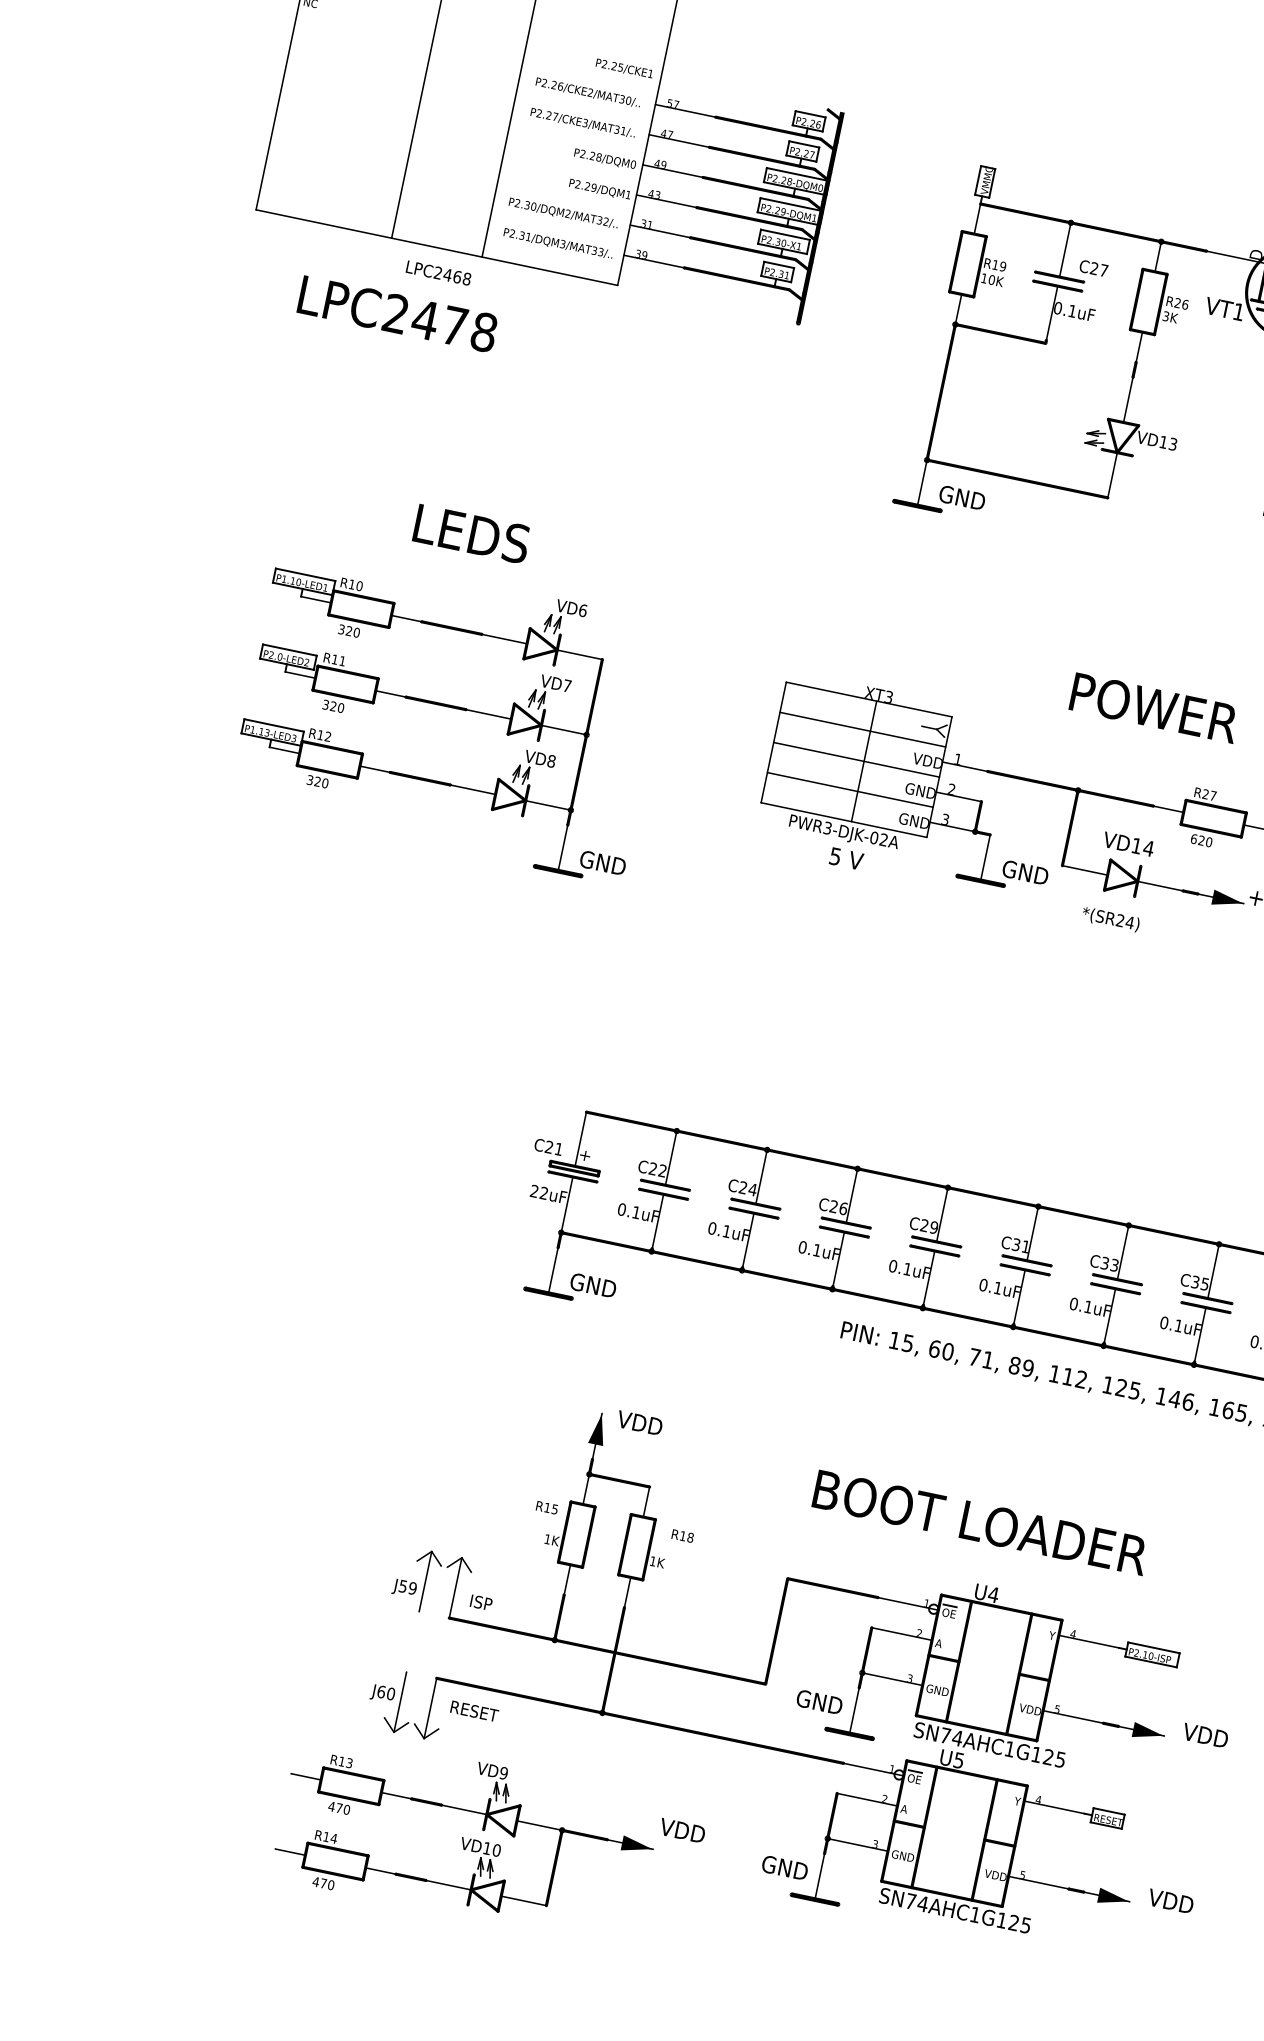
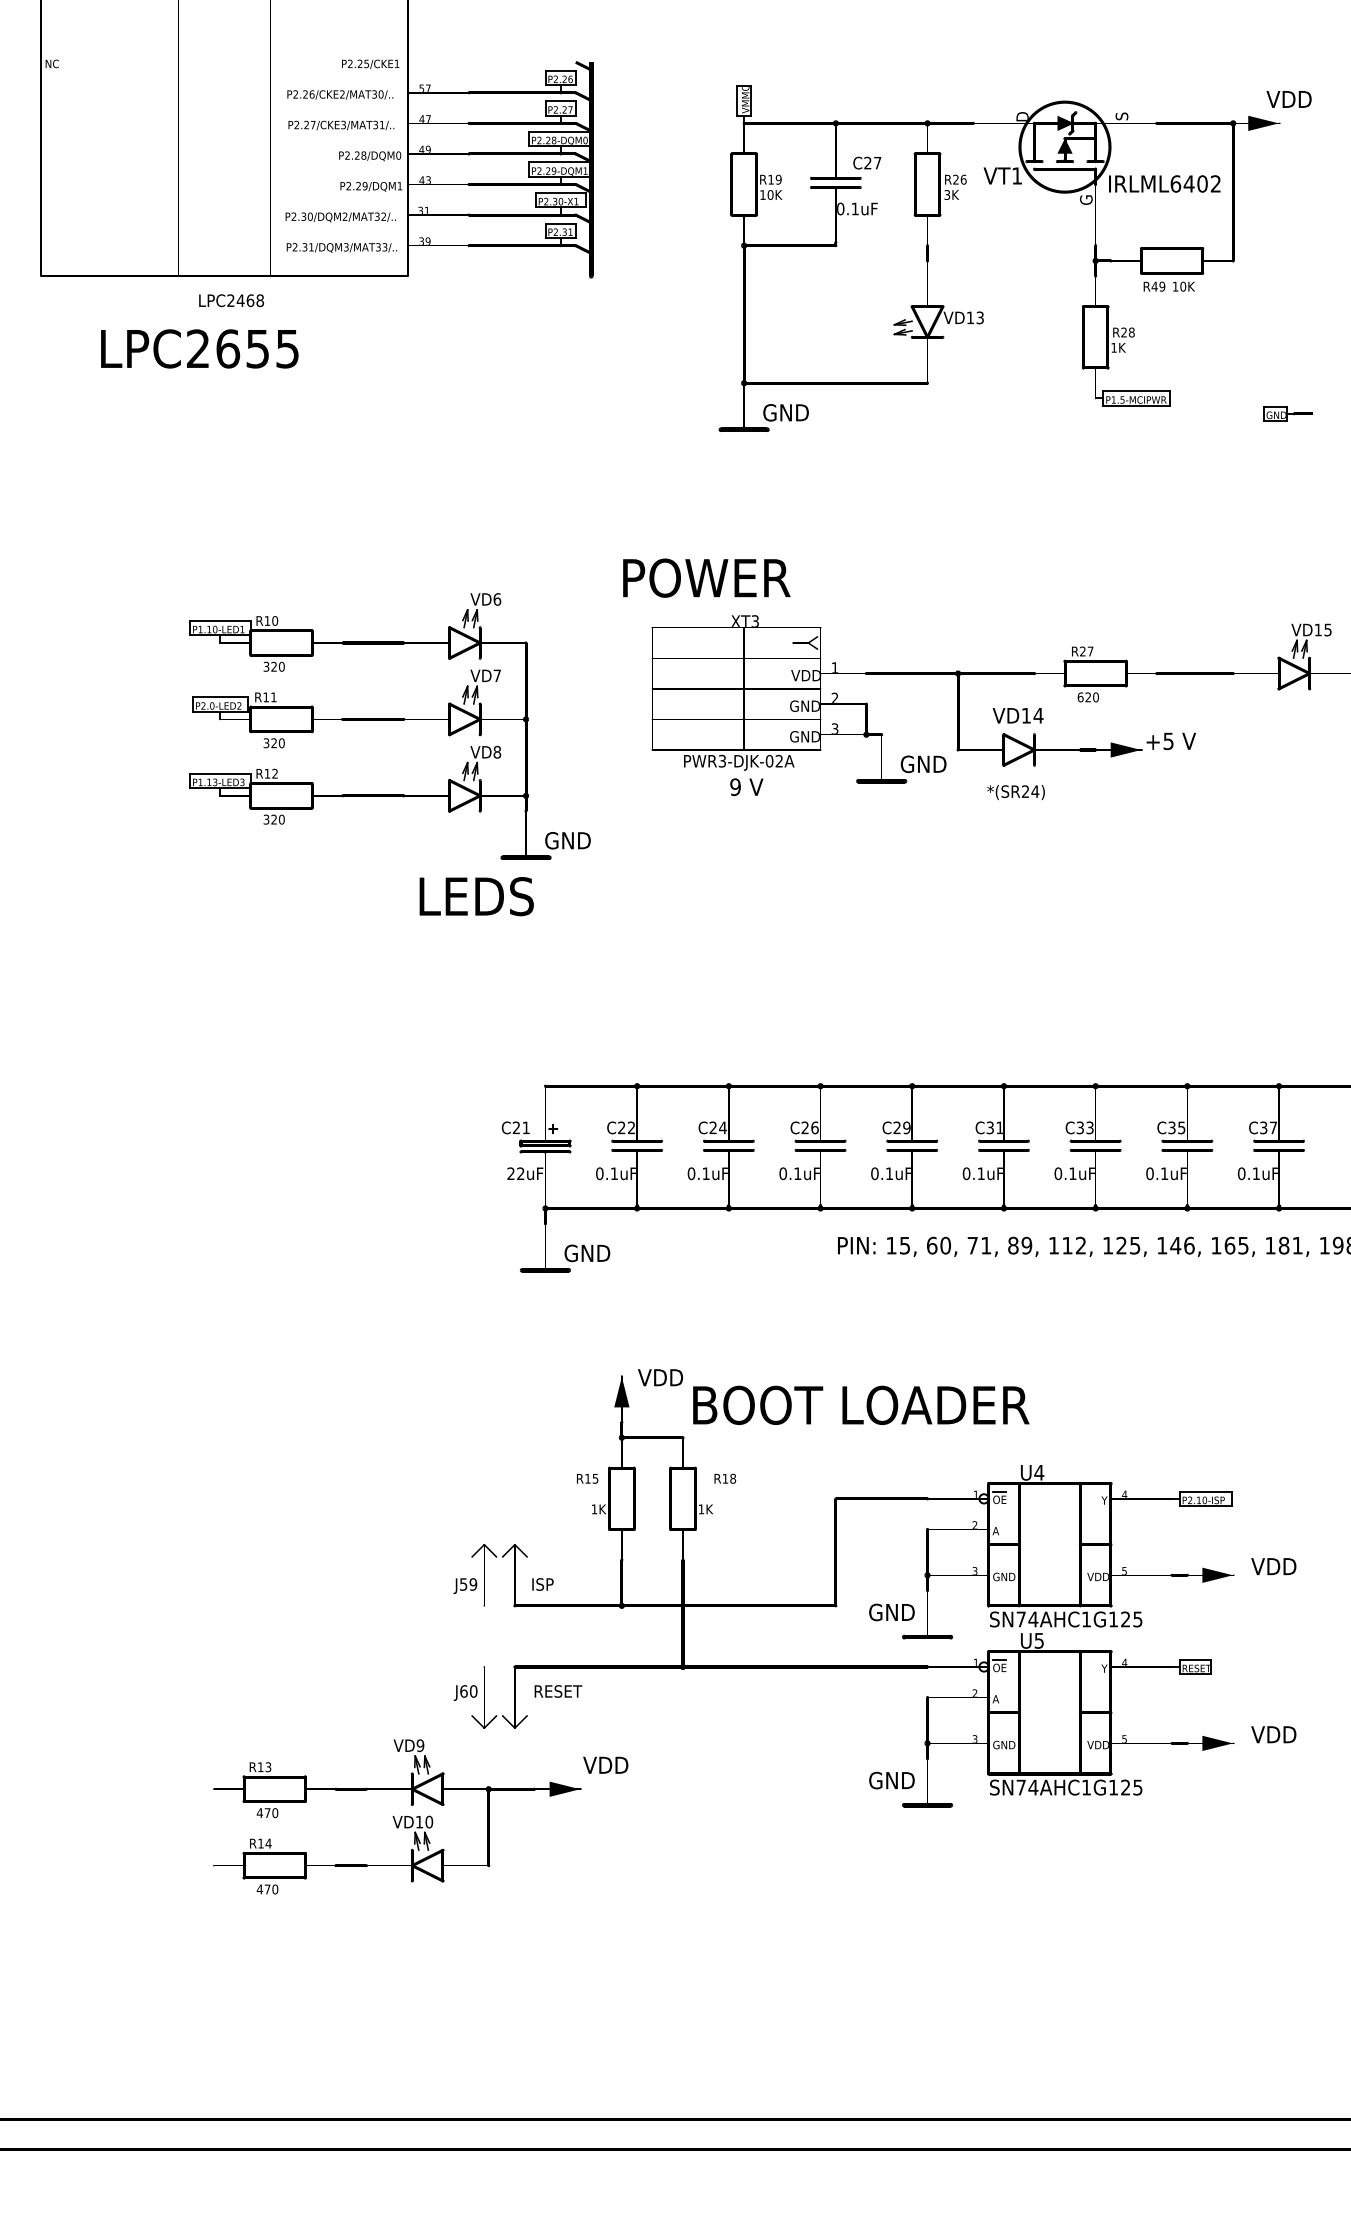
text: (454, 325) -> (257, 348), LPC2478 -> LPC2655
text: (471, 533) -> (476, 896), moved
text: (1154, 707) -> (706, 577), moved
part: (450, 713) -> (389, 726), moved
text: (835, 855) -> (735, 786), 5 -> 9
text: (981, 1522) -> (861, 1404), moved
text: (489, 1843) -> (420, 1816), moved

